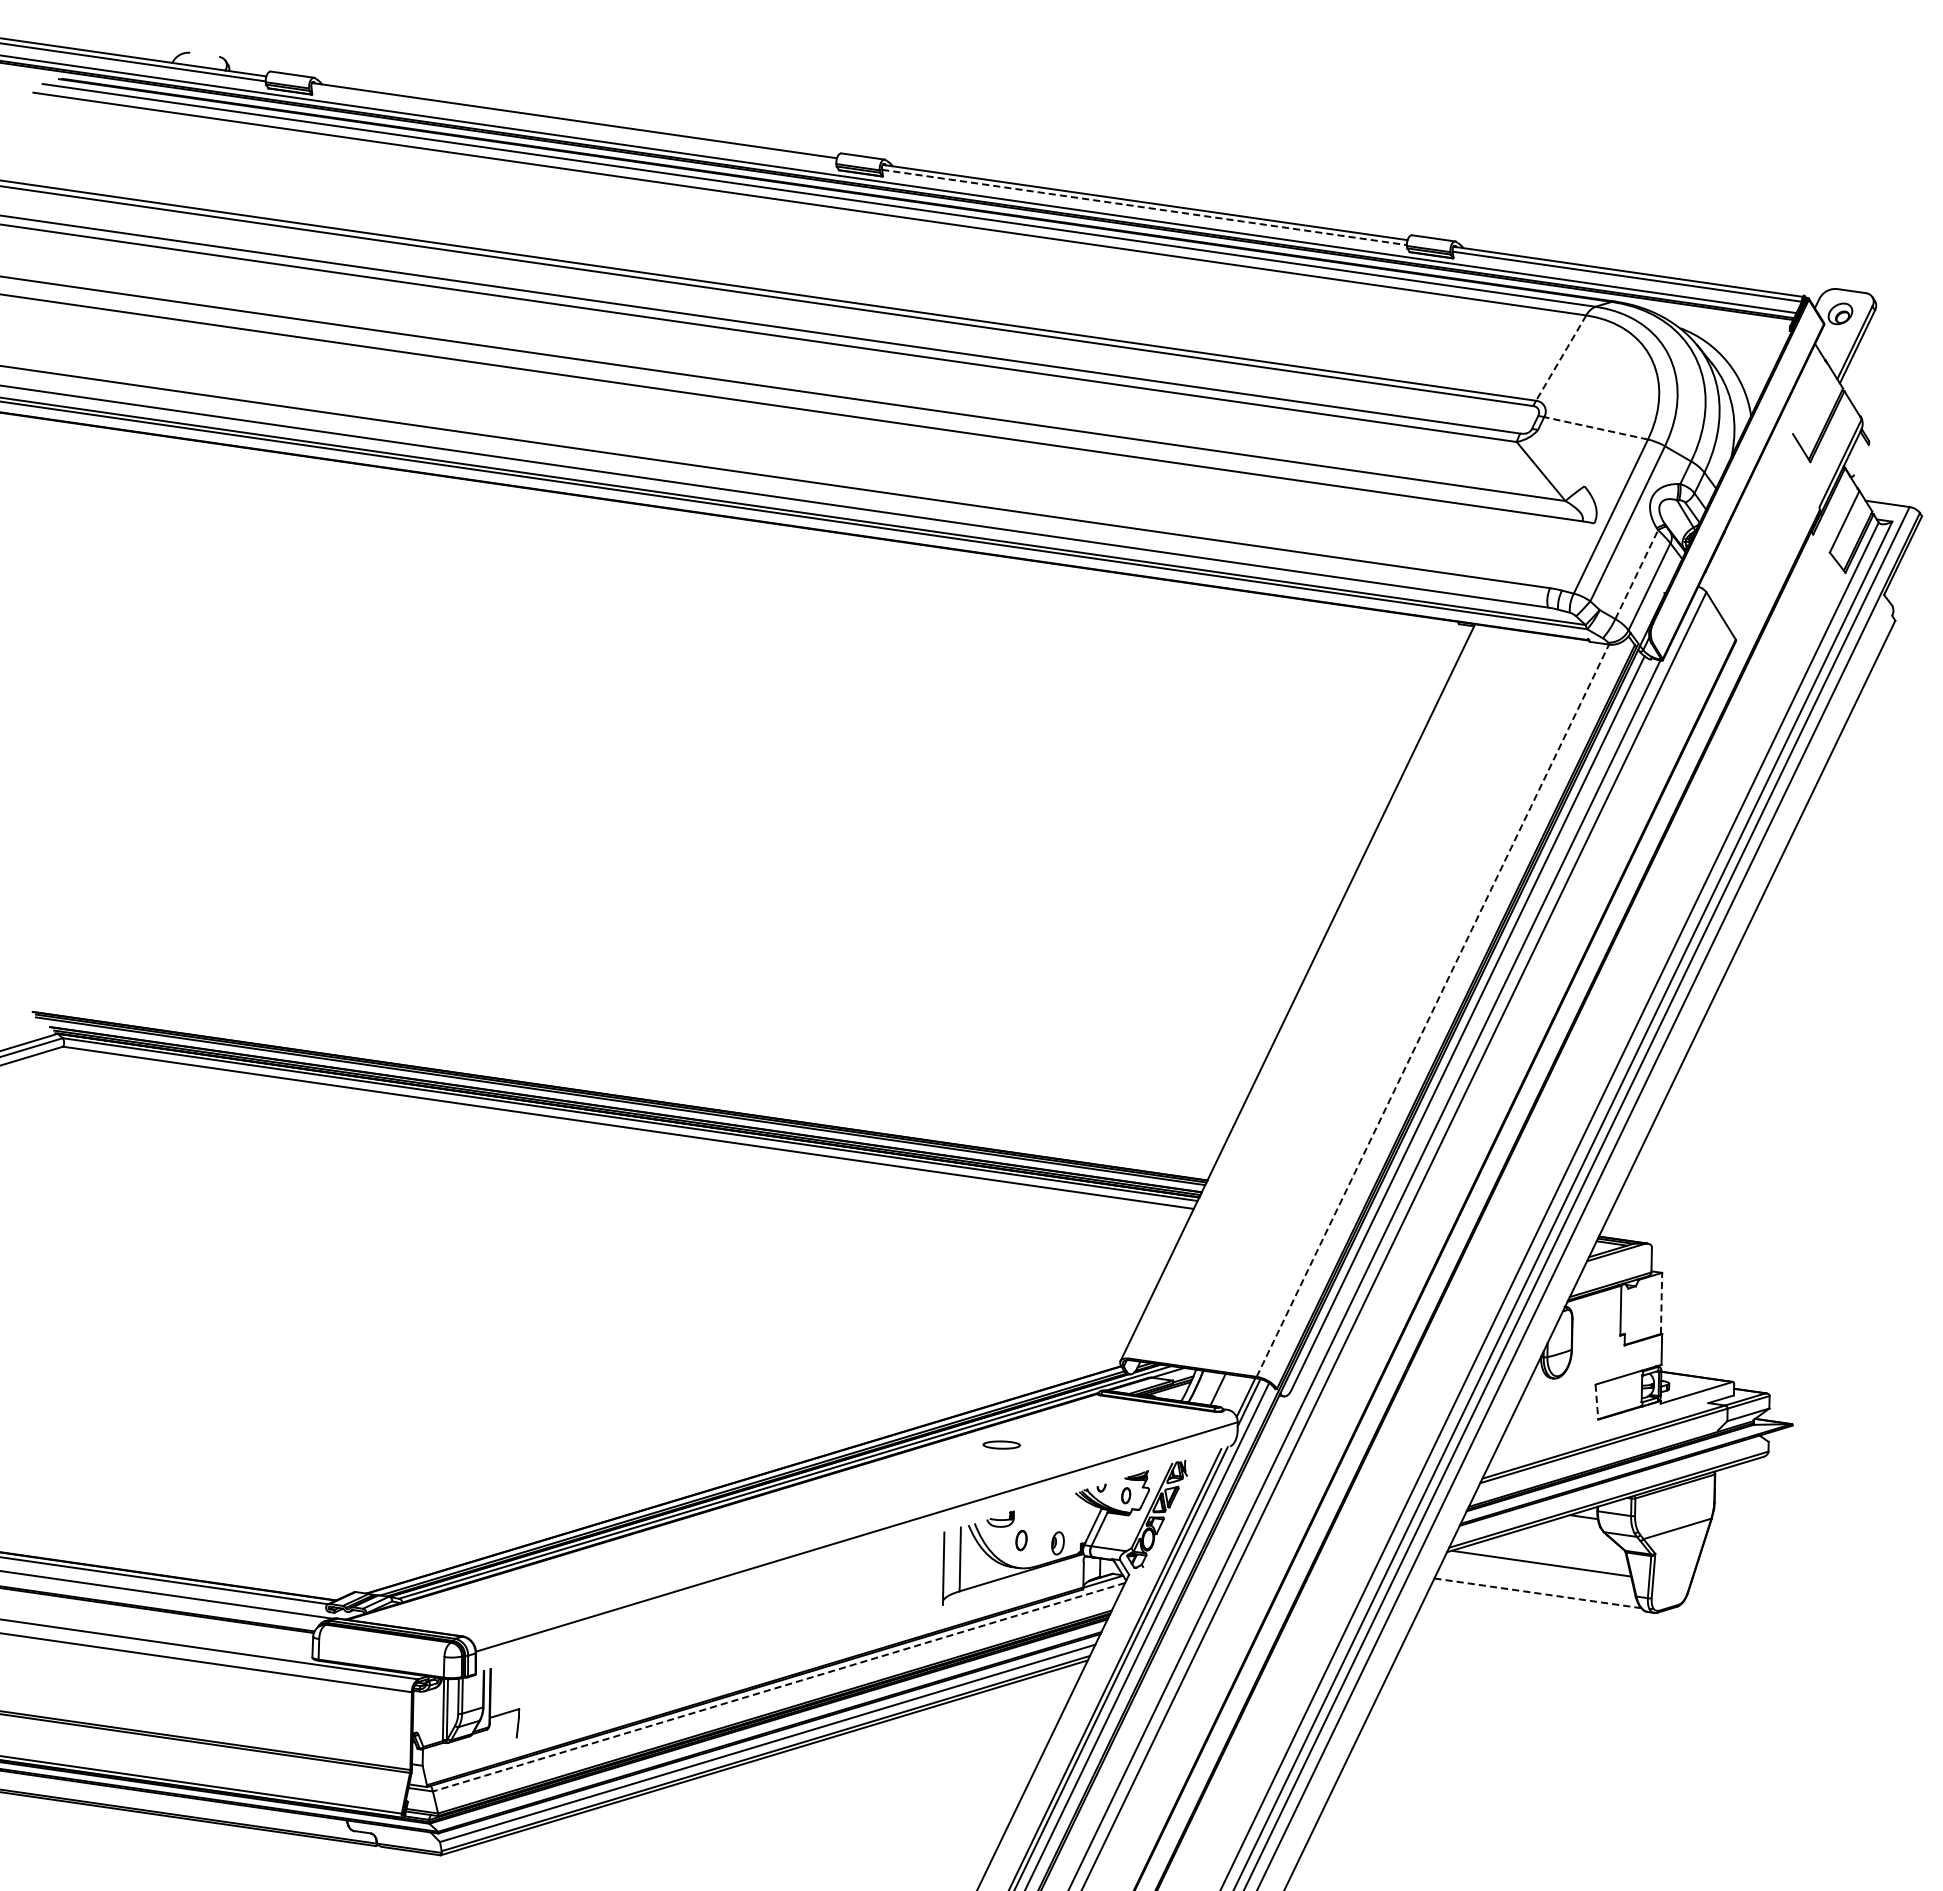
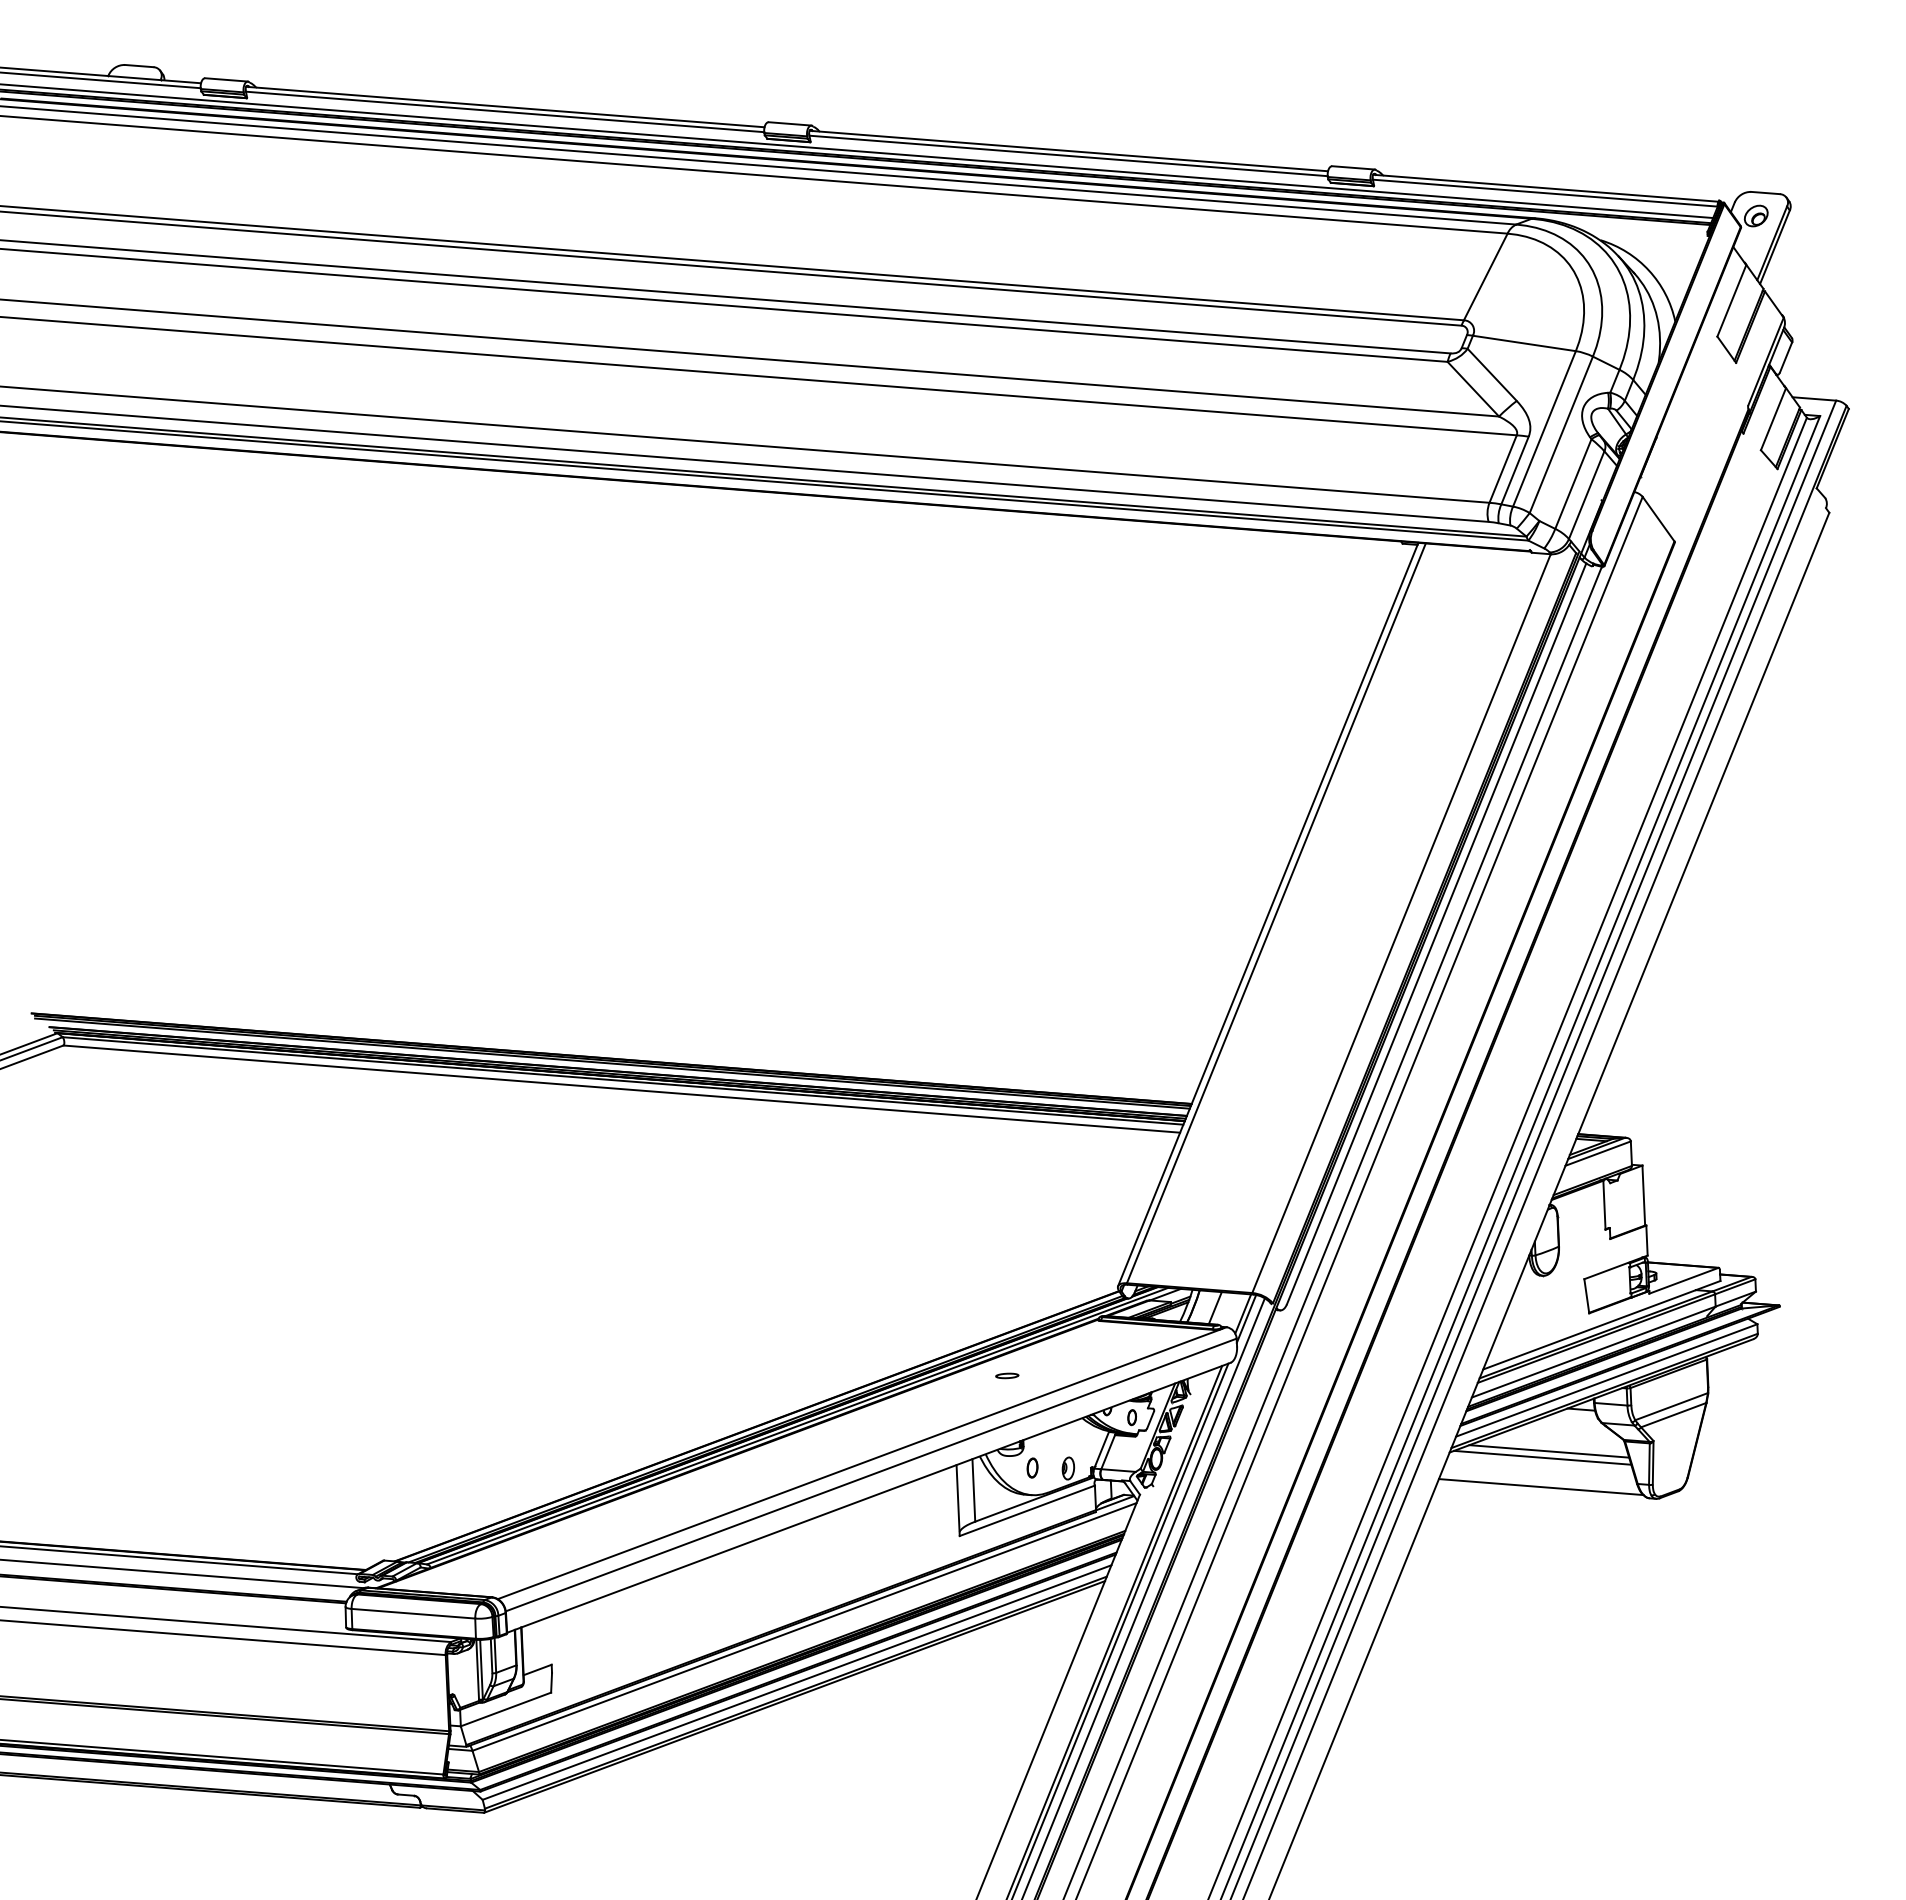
line: (204, 54) -> (139, 65), added
line: (573, 125) -> (504, 111), added
line: (1144, 207) -> (1068, 155), dashed -> solid
line: (1560, 357) -> (1485, 276), dashed -> solid
line: (1809, 398) -> (1731, 300), added
line: (1595, 428) -> (1523, 343), dashed -> solid
line: (1560, 457) -> (1491, 374), added
line: (1861, 459) -> (1786, 357), added
line: (1565, 554) -> (1502, 468), added
line: (1577, 556) -> (1514, 470), added
line: (1636, 574) -> (1573, 483), dashed -> solid
line: (1305, 992) -> (1275, 913), added
line: (1432, 1010) -> (1401, 923), dashed -> solid
line: (1617, 1257) -> (1597, 1153), added
line: (1661, 1303) -> (1643, 1195), dashed -> solid
line: (1596, 1402) -> (1586, 1296), dashed -> solid
line: (1597, 1436) -> (1589, 1329), added
part: (1002, 1444) -> (1007, 1375), size x0.62
line: (1600, 1458) -> (1593, 1351), added
line: (1611, 1489) -> (1606, 1380), added
line: (1675, 1519) -> (1671, 1406), added
line: (847, 1524) -> (861, 1463), added
line: (1548, 1557) -> (1549, 1451), added
line: (852, 1559) -> (868, 1497), added
line: (1012, 1583) -> (1026, 1510), added
line: (1538, 1593) -> (1541, 1487), dashed -> solid
line: (381, 1647) -> (413, 1613), added
line: (778, 1687) -> (804, 1627), dashed -> solid
line: (469, 1751) -> (505, 1709), added

